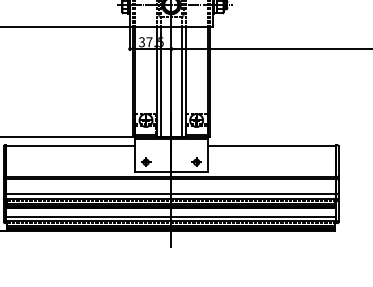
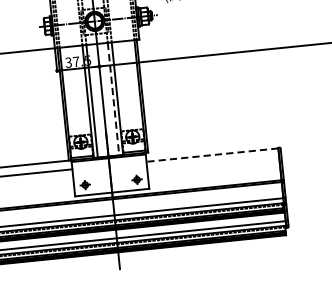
line: (181, 82) -> (113, 99), solid -> dashed
line: (271, 145) -> (211, 154), solid -> dashed

